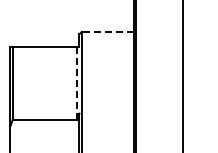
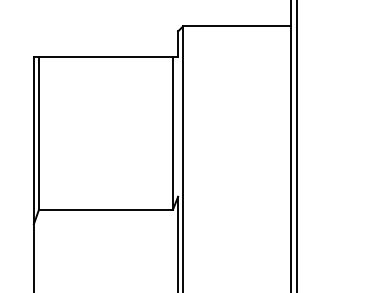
line: (107, 31) -> (236, 25), dashed -> solid
line: (77, 83) -> (174, 134), dashed -> solid

